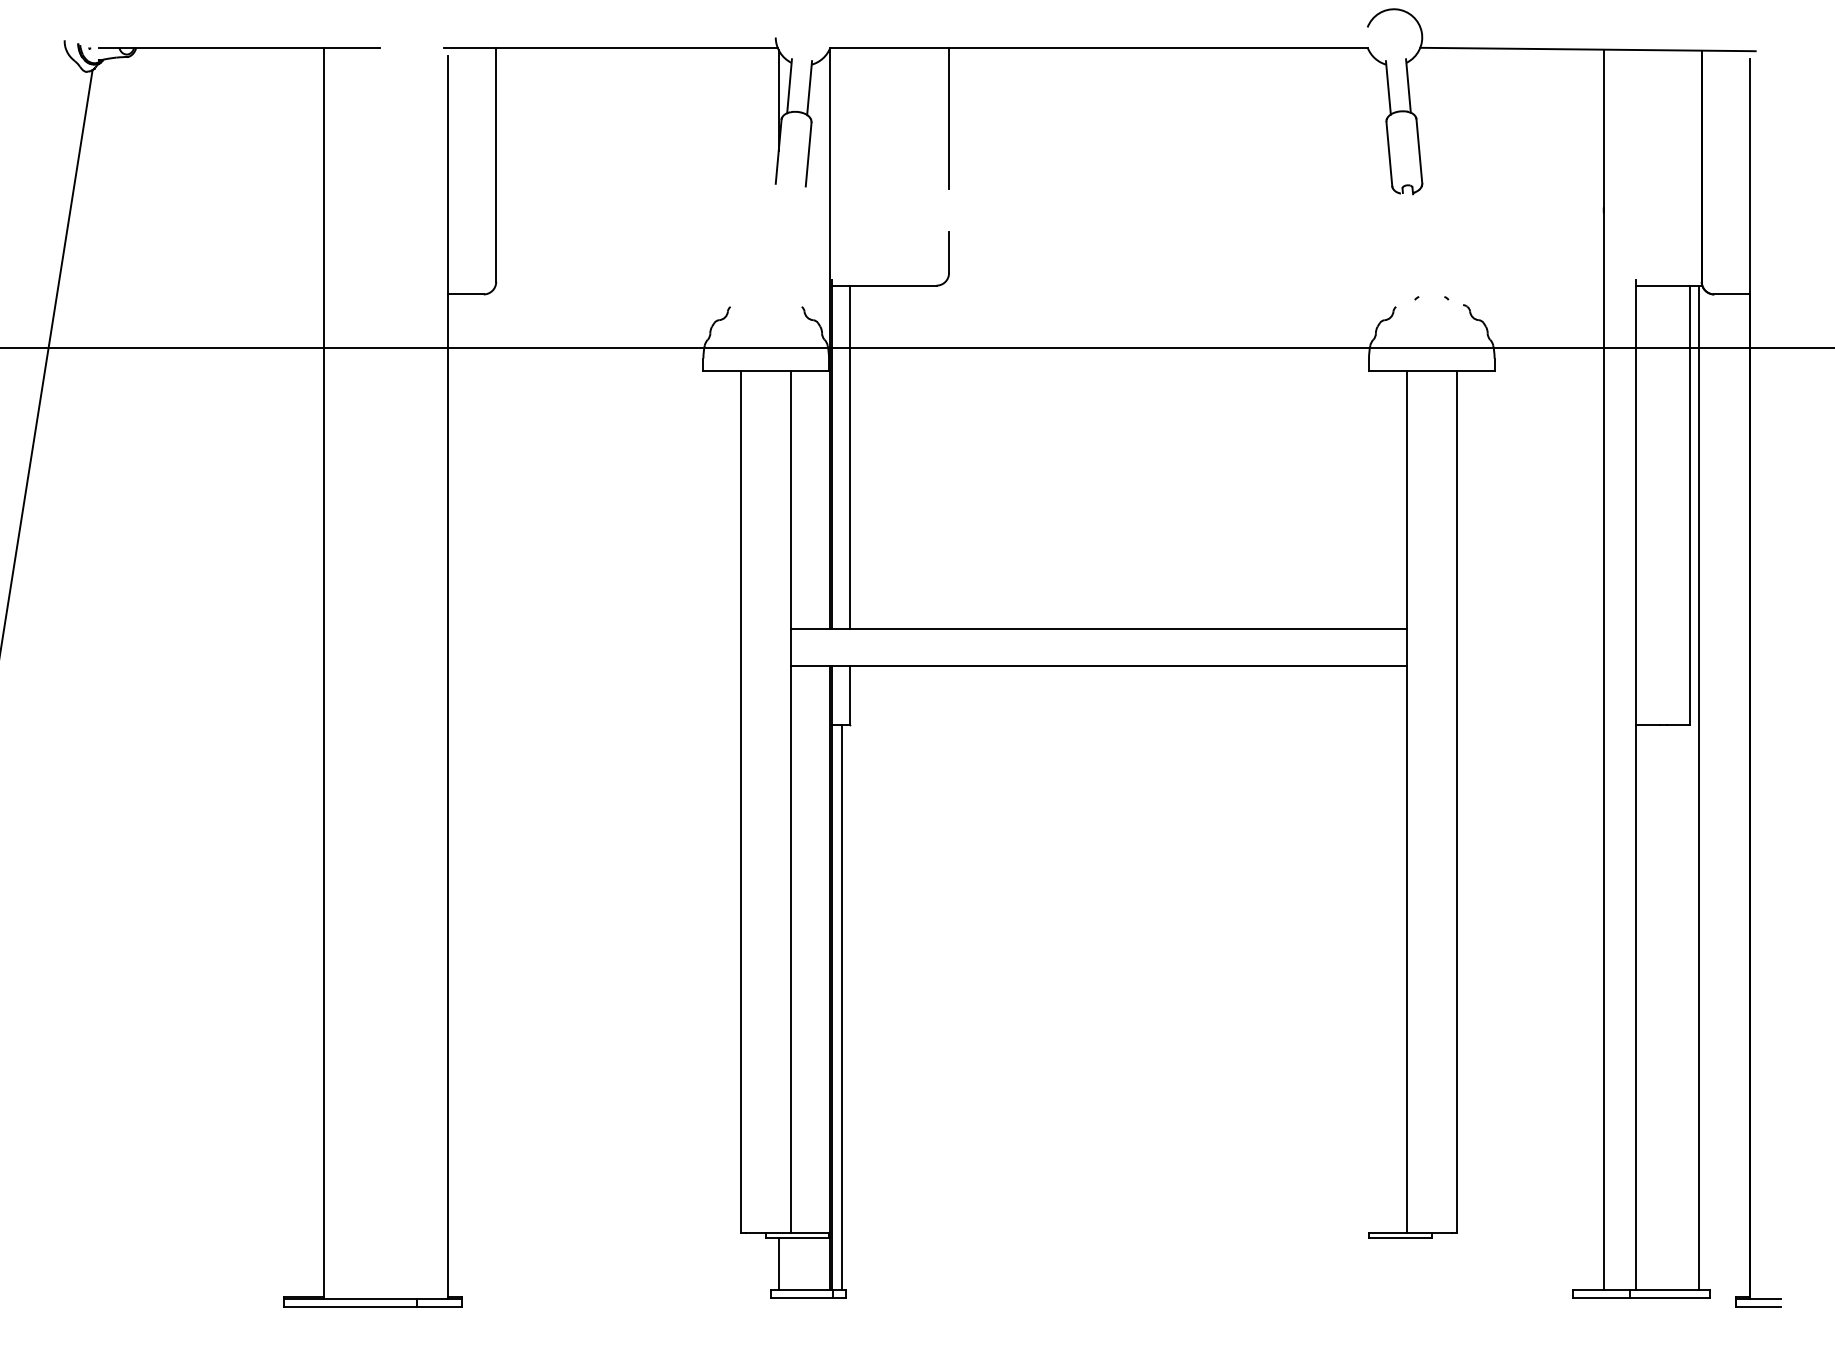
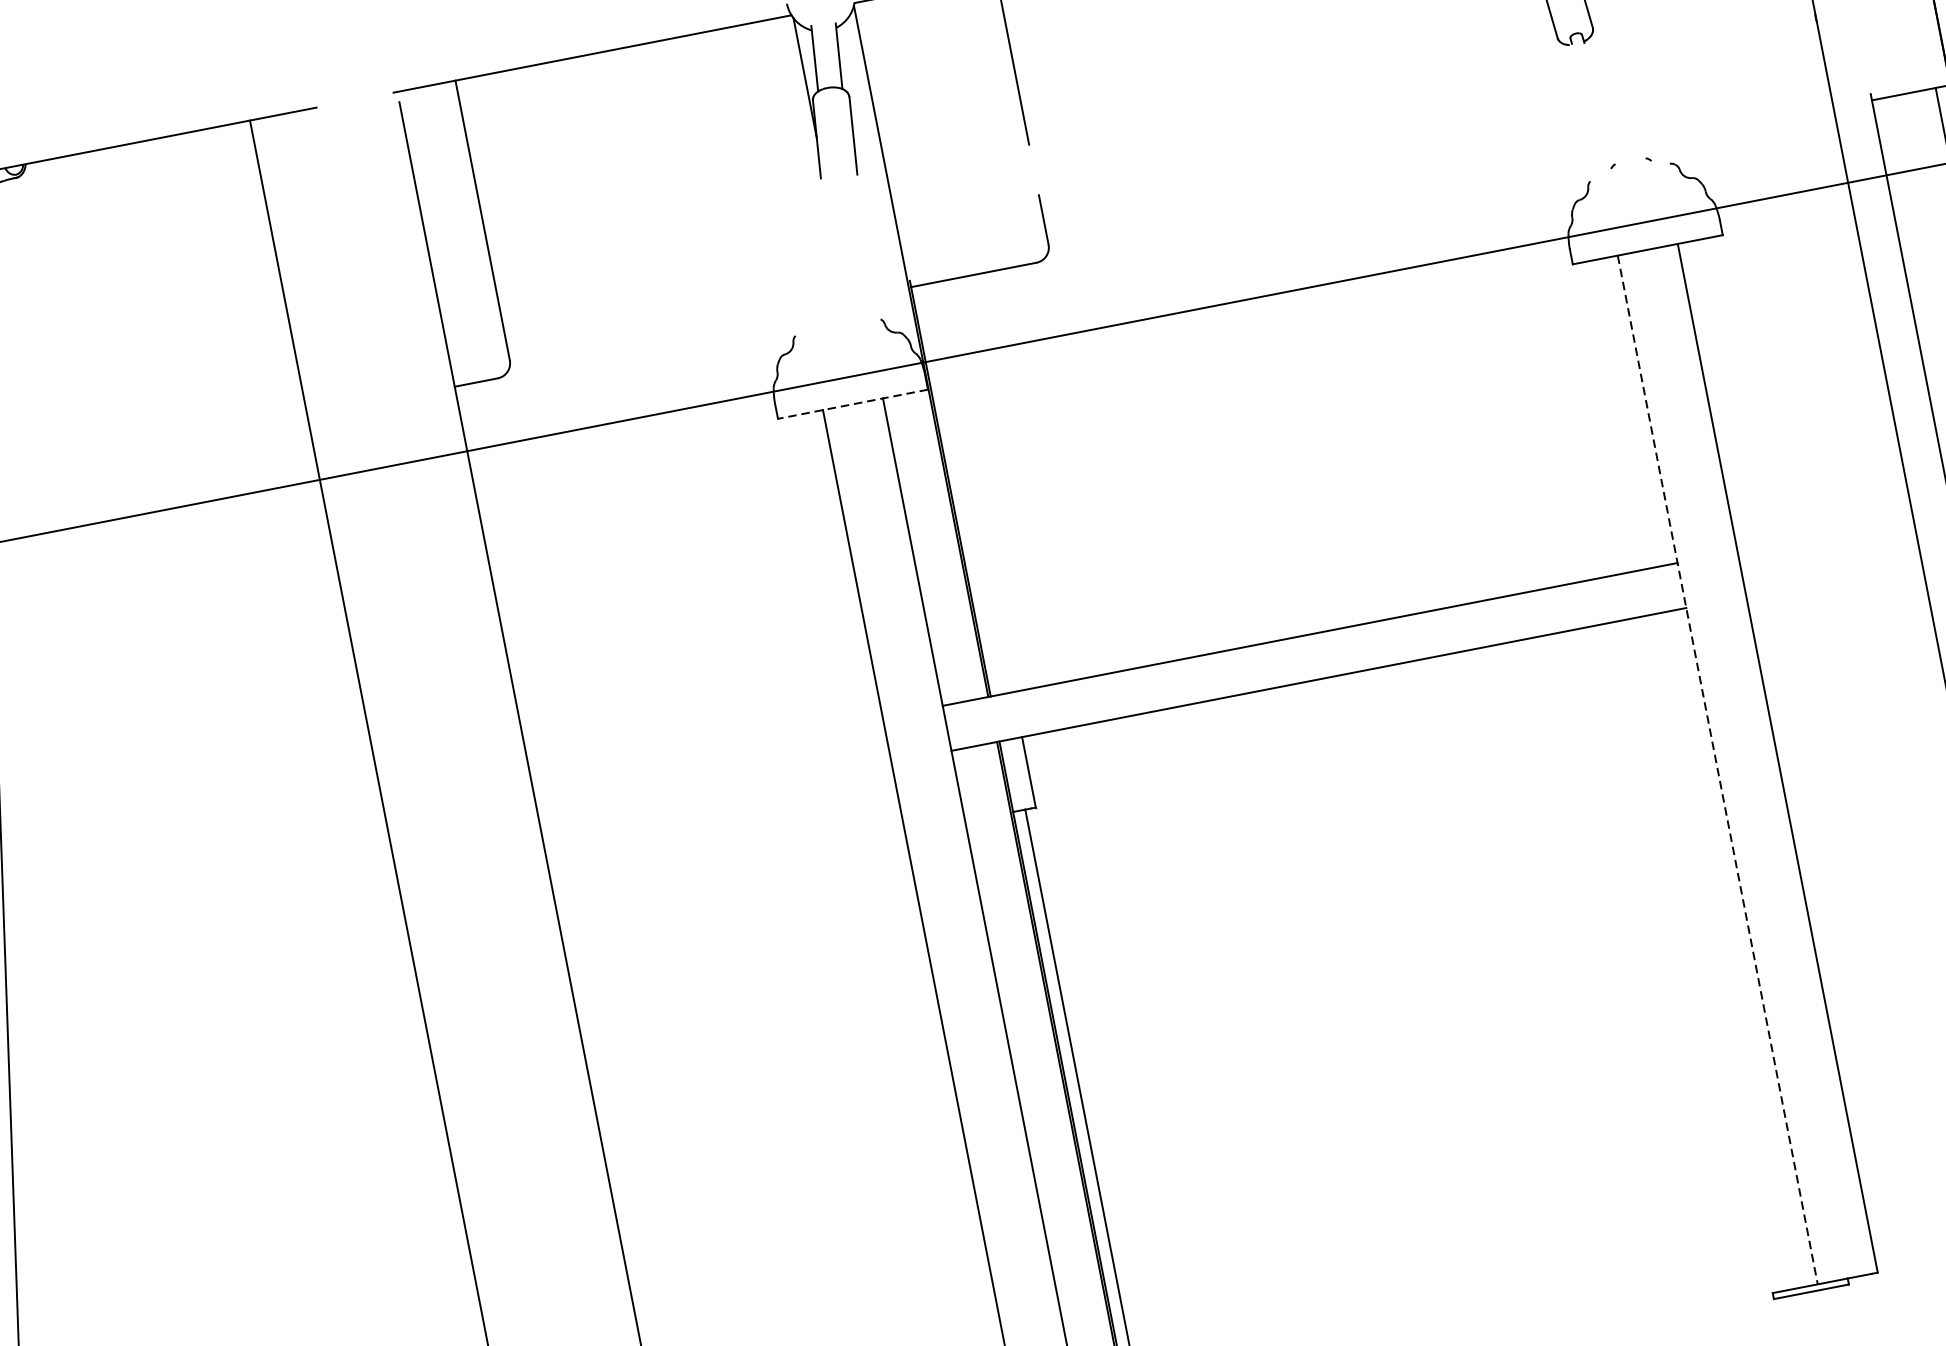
line: (766, 371) -> (853, 404), solid -> dashed
line: (850, 456) -> (973, 486), removed
line: (1406, 801) -> (1717, 769), solid -> dashed

